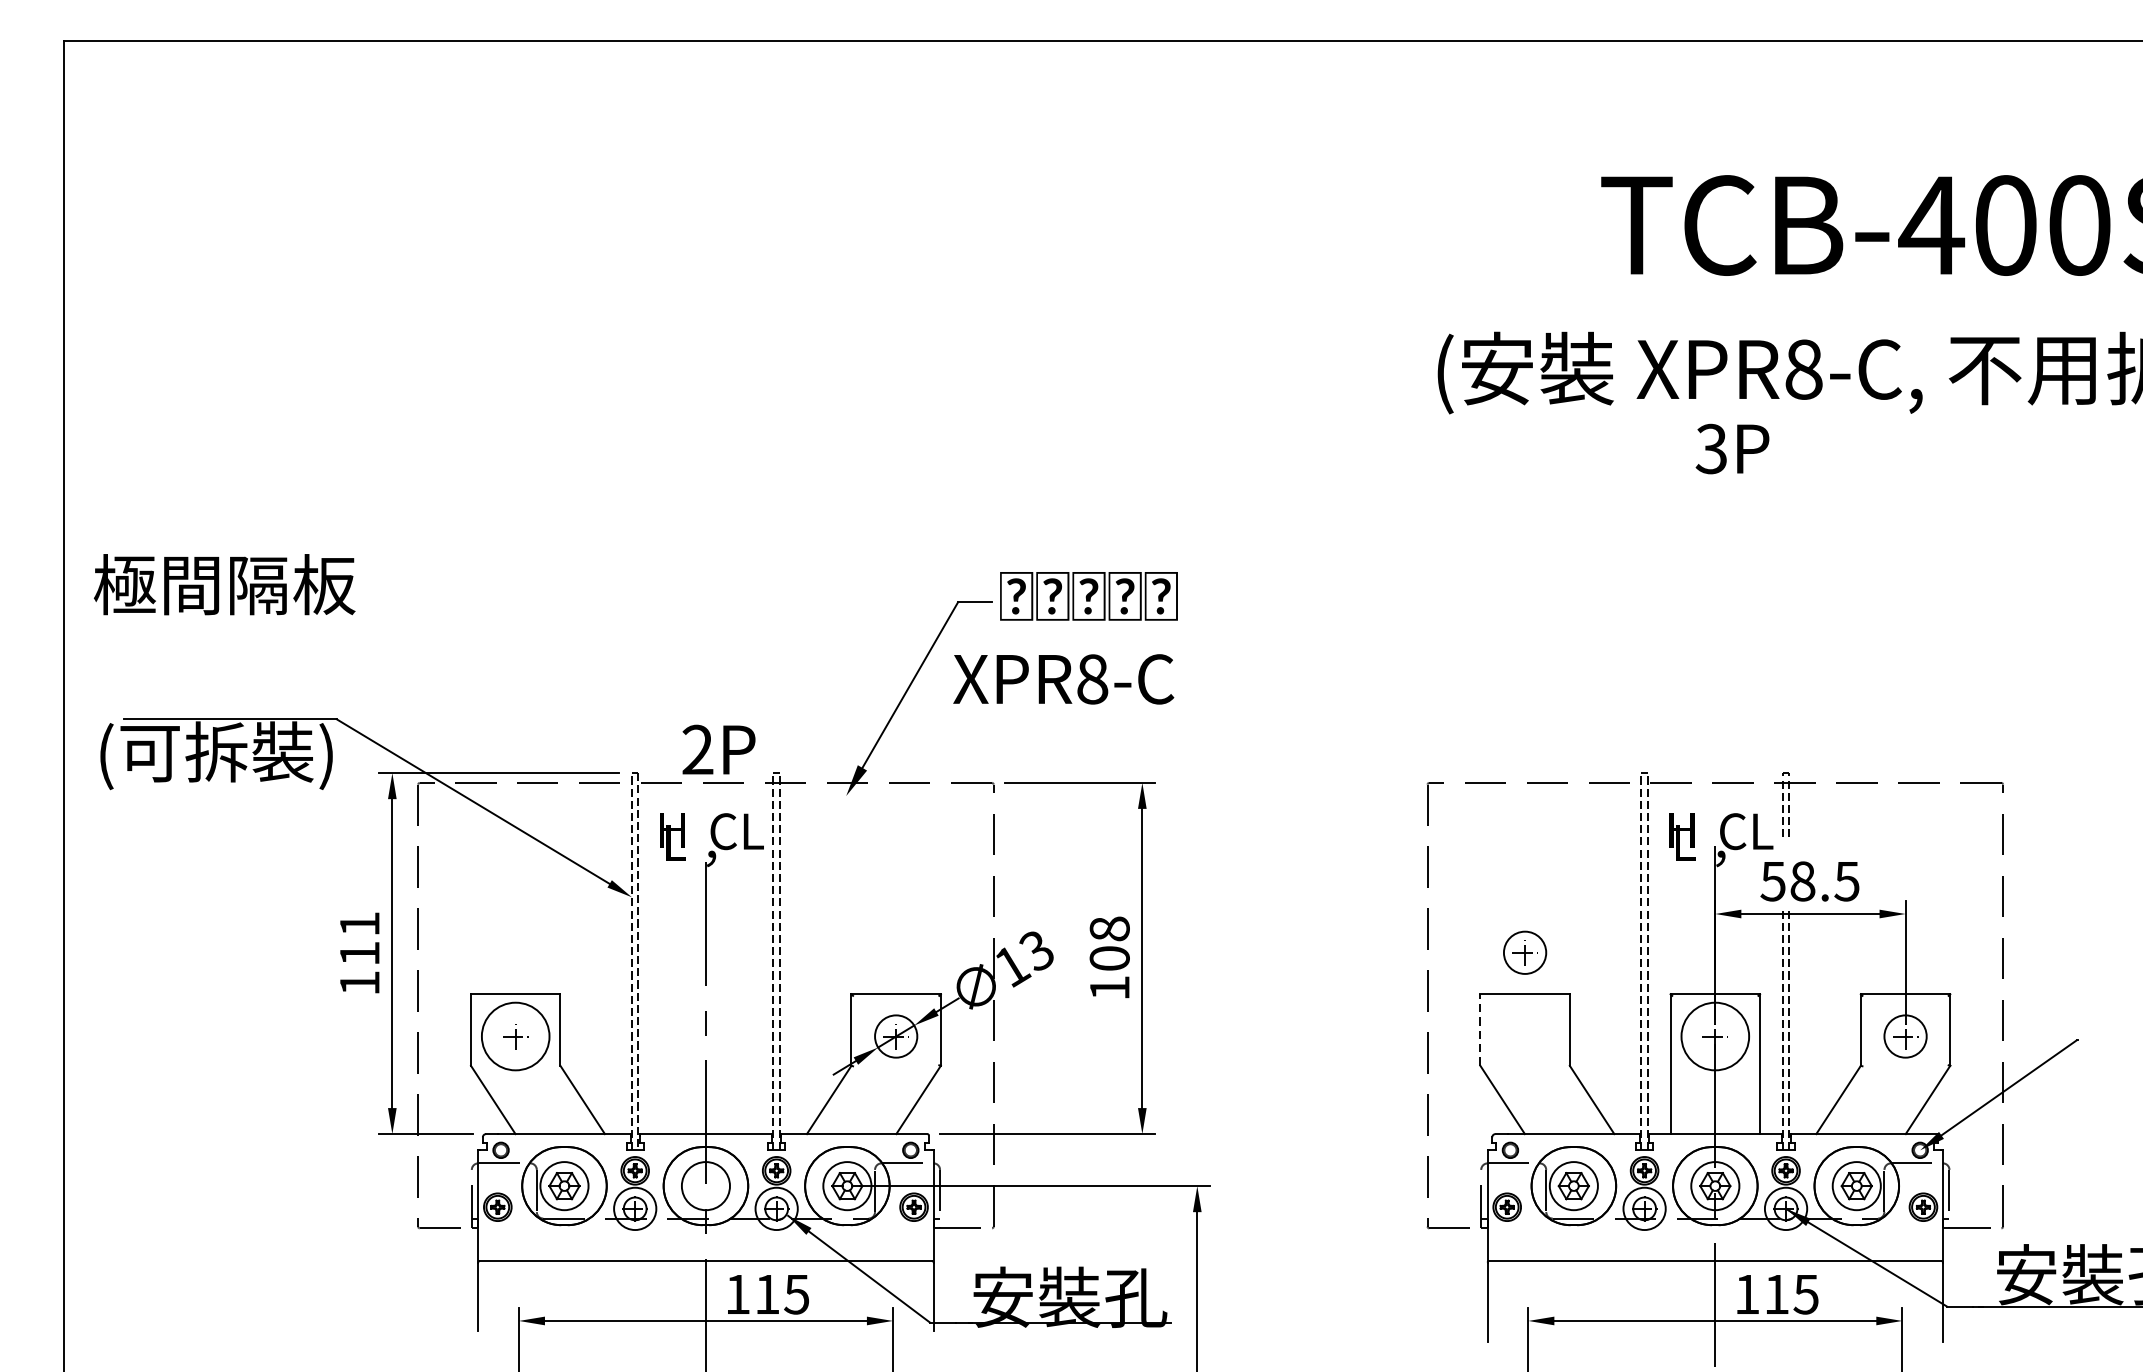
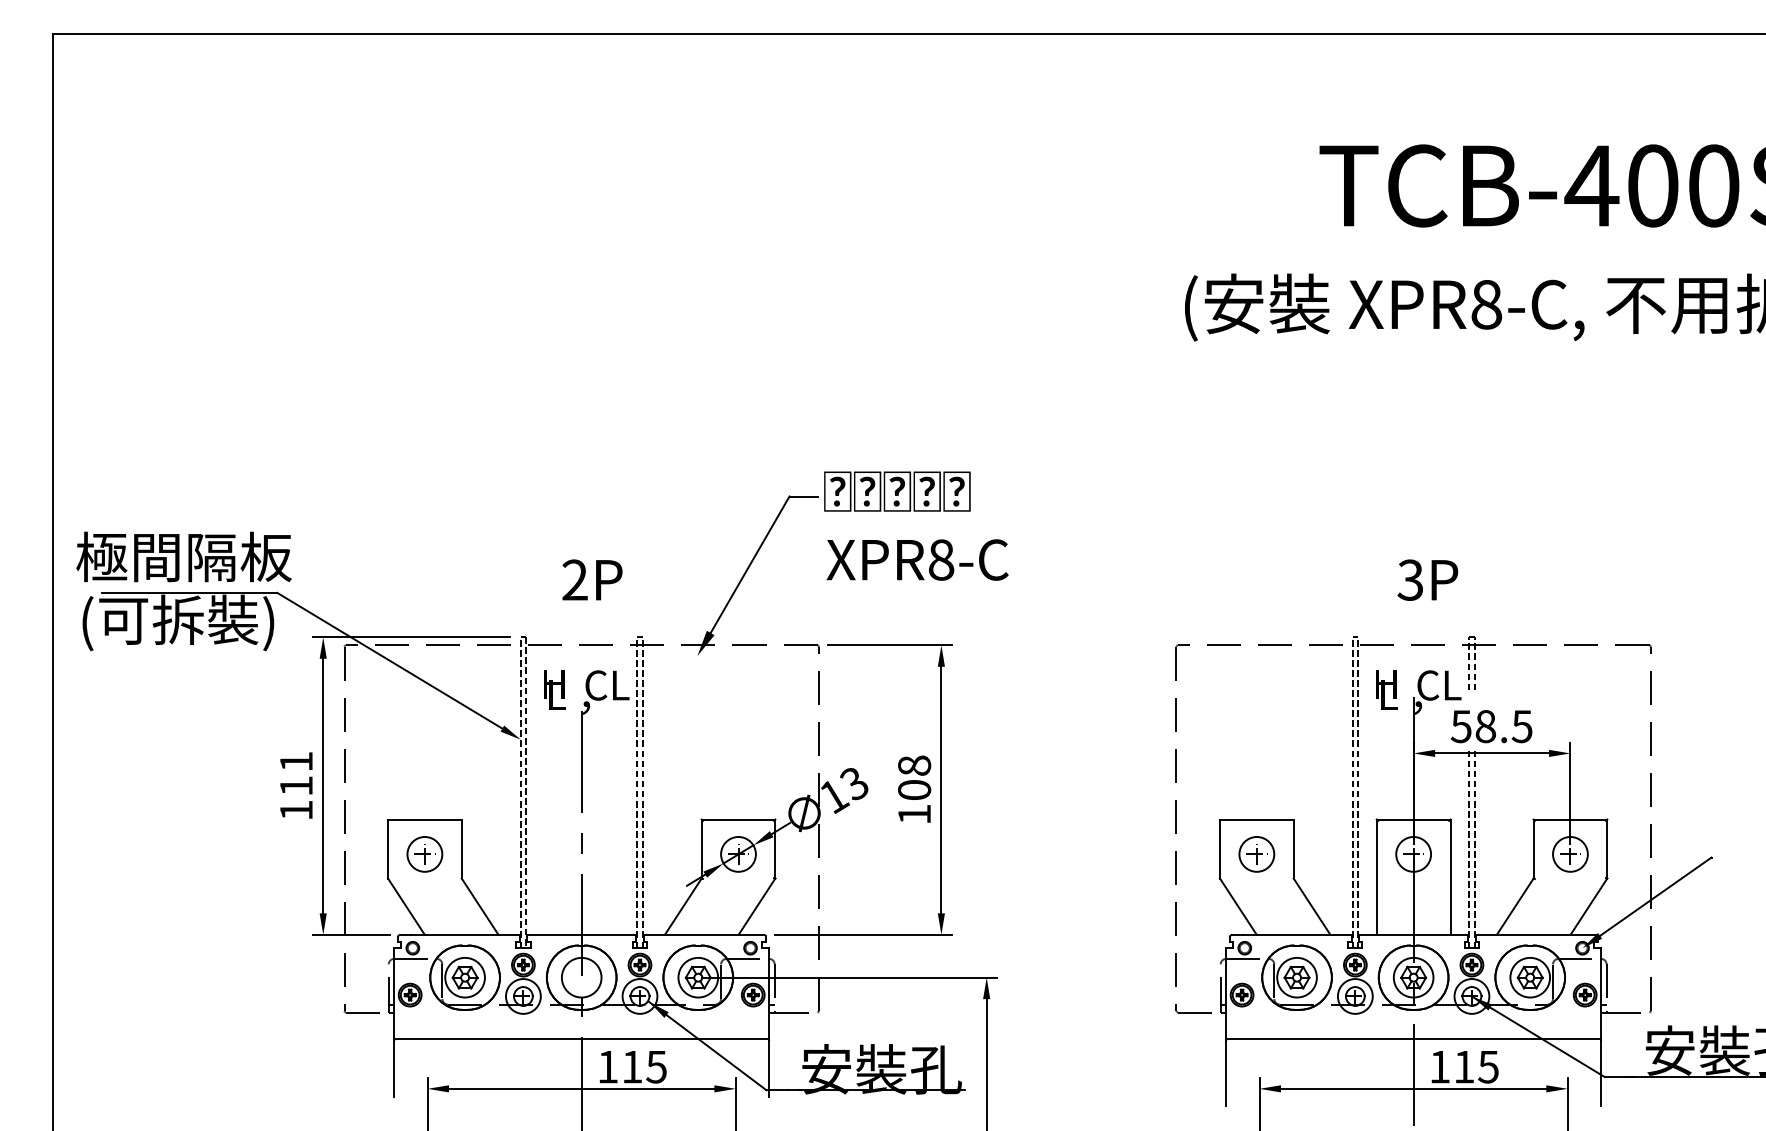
text: (1732, 448) -> (1427, 579), moved
text: (224, 584) -> (183, 556), moved
text: (1063, 678) -> (917, 559), moved
text: (719, 749) -> (592, 579), moved
part: (1524, 952) -> (1256, 854), moved
line: (1480, 1029) -> (1220, 848), dashed -> solid
circle: (515, 1035) -> (424, 853), size x0.62
circle: (1715, 1035) -> (1413, 853), size x0.62

